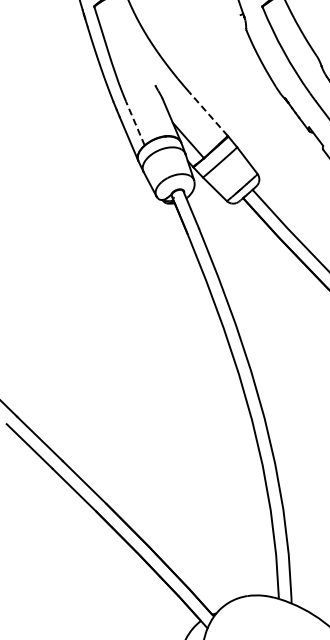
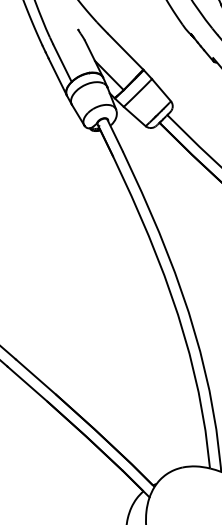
line: (208, 114) -> (125, 51), dashed -> solid
line: (135, 123) -> (62, 63), dashed -> solid

